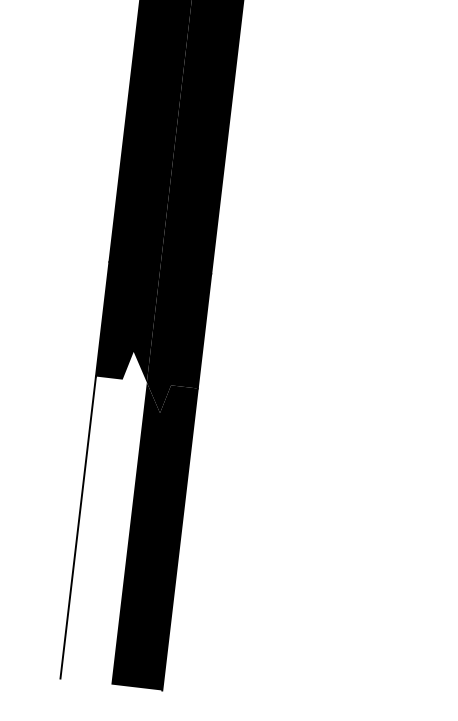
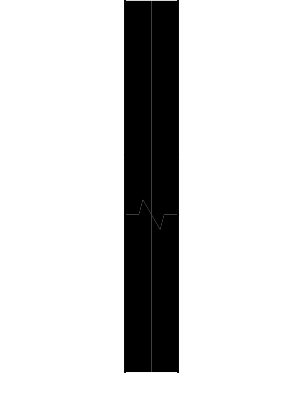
fill: (104, 515) -> (137, 285), added

